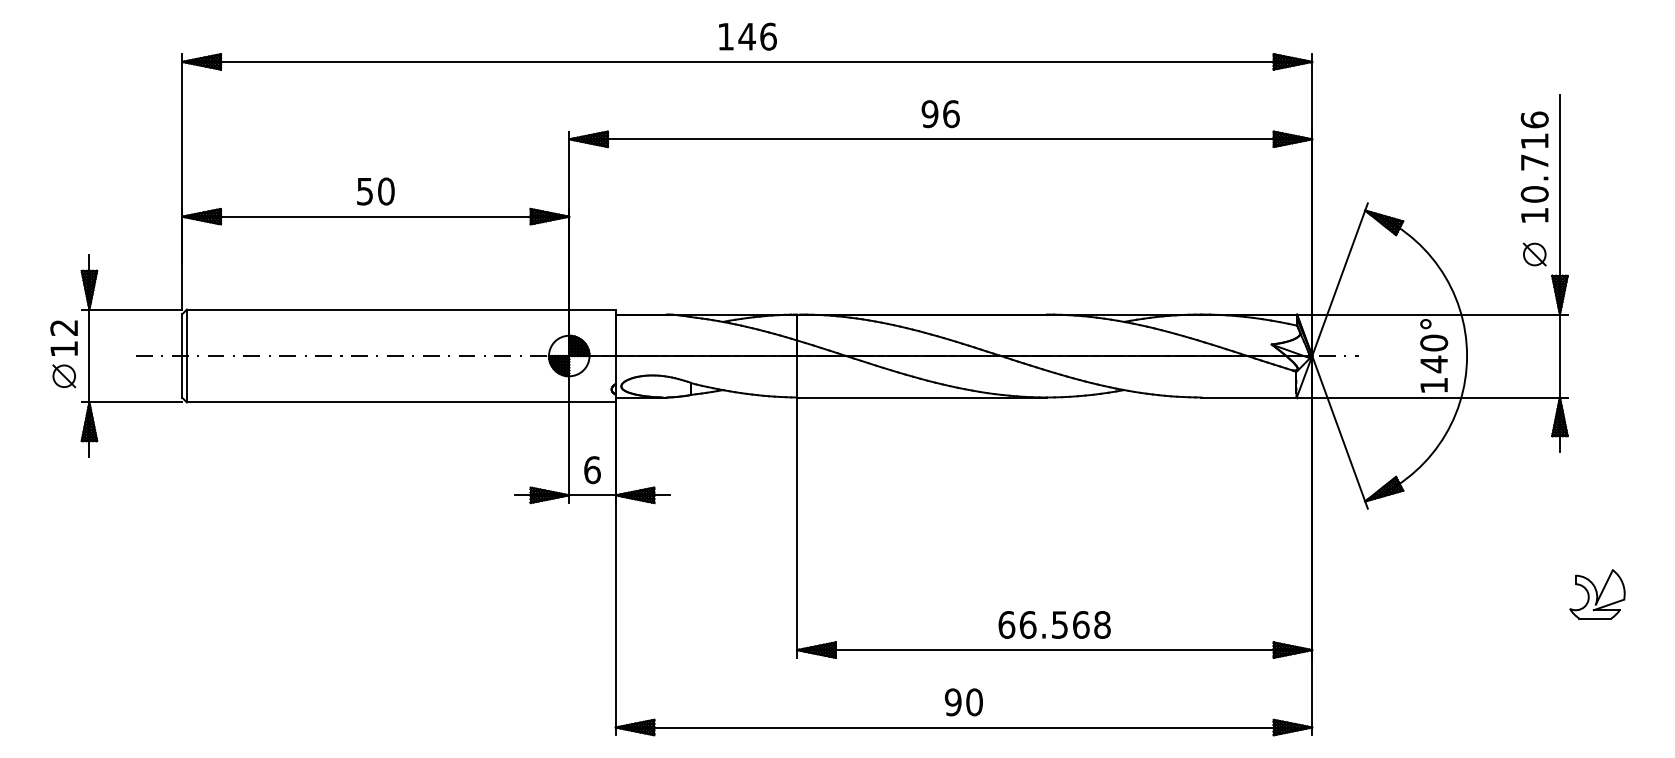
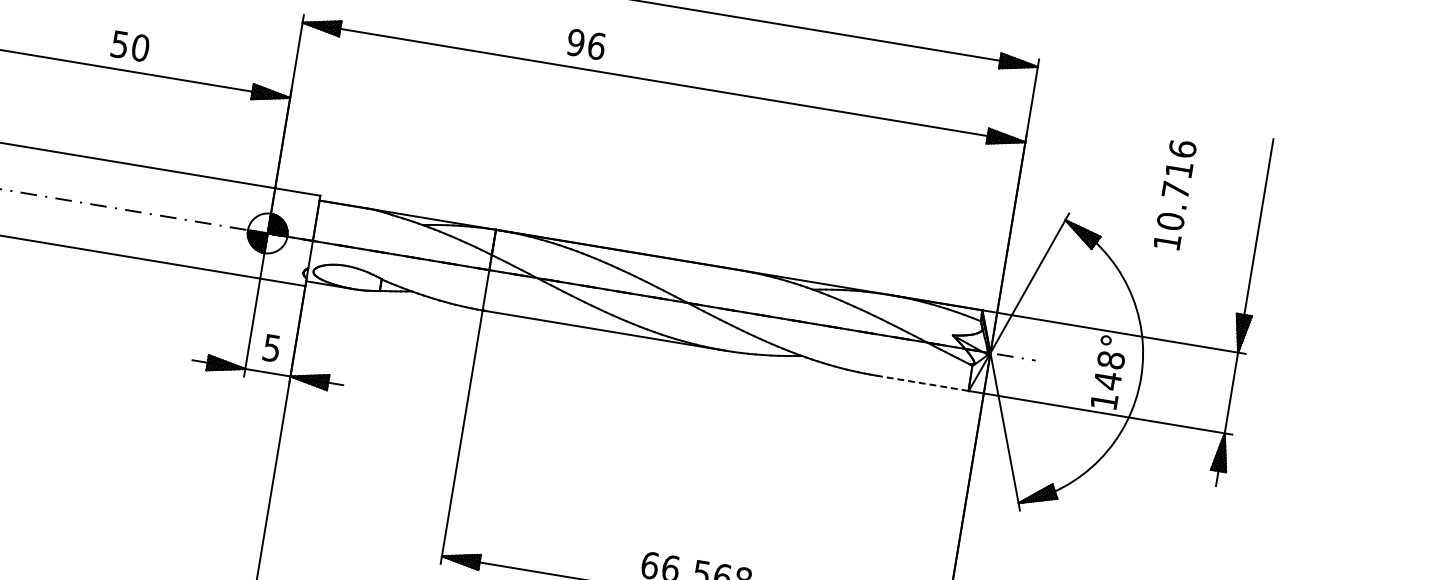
text: (940, 114) -> (586, 44), moved
text: (1534, 166) -> (1174, 194), moved
text: (375, 191) -> (130, 46), moved
part: (1534, 254) -> (1223, 290), removed
text: (1433, 342) -> (1110, 359), 140° -> 148°
line: (1249, 397) -> (922, 383), solid -> dashed
text: (592, 470) -> (271, 348), 6 -> 5

